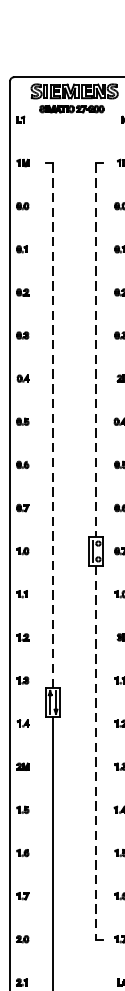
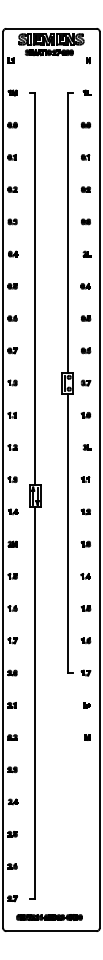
line: (96, 349) -> (67, 232), dashed -> solid
line: (53, 426) -> (35, 289), dashed -> solid
line: (96, 752) -> (67, 533), dashed -> solid

